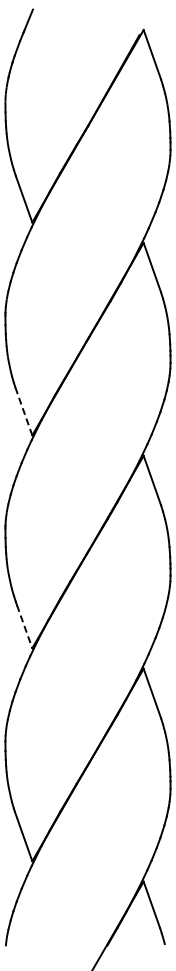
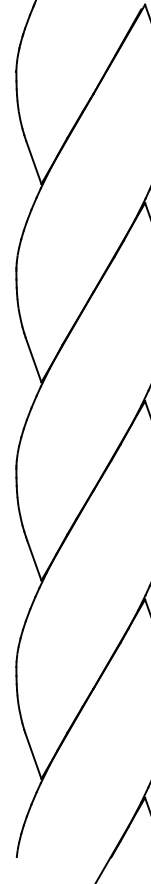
line: (24, 411) -> (34, 359), dashed -> solid
line: (24, 626) -> (34, 560), dashed -> solid

